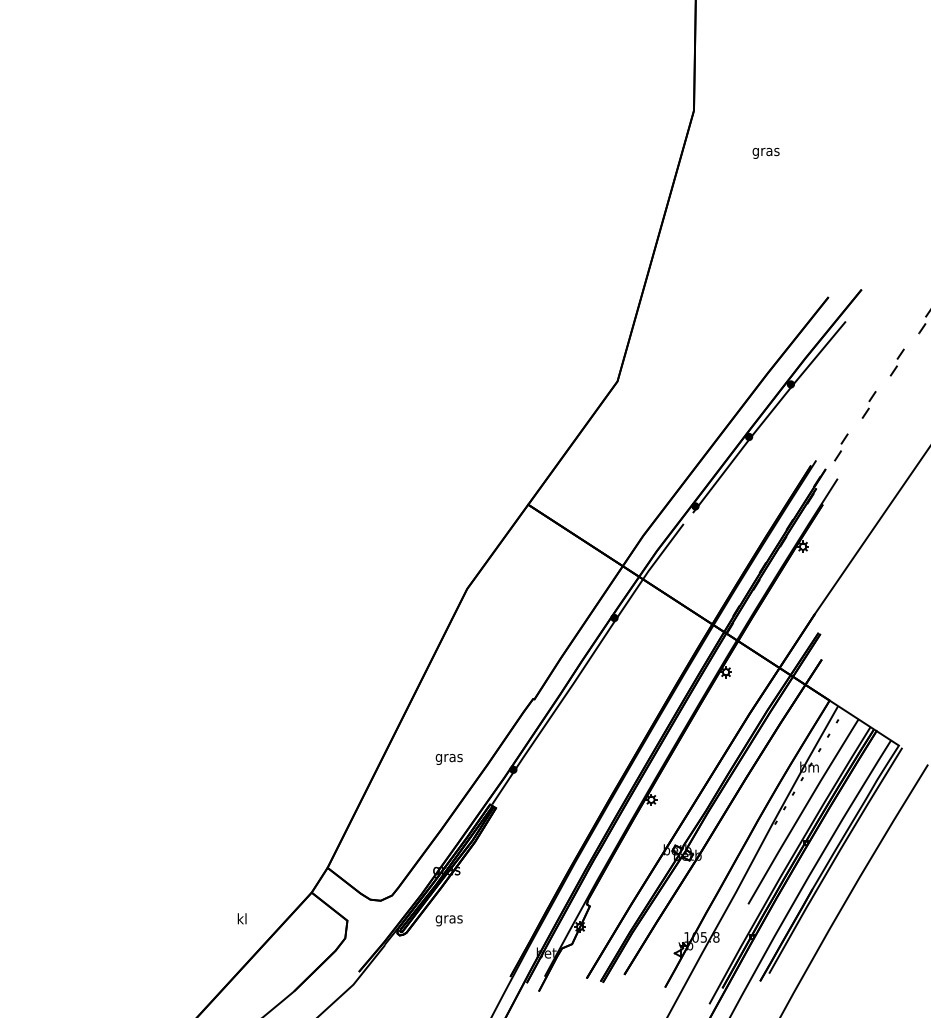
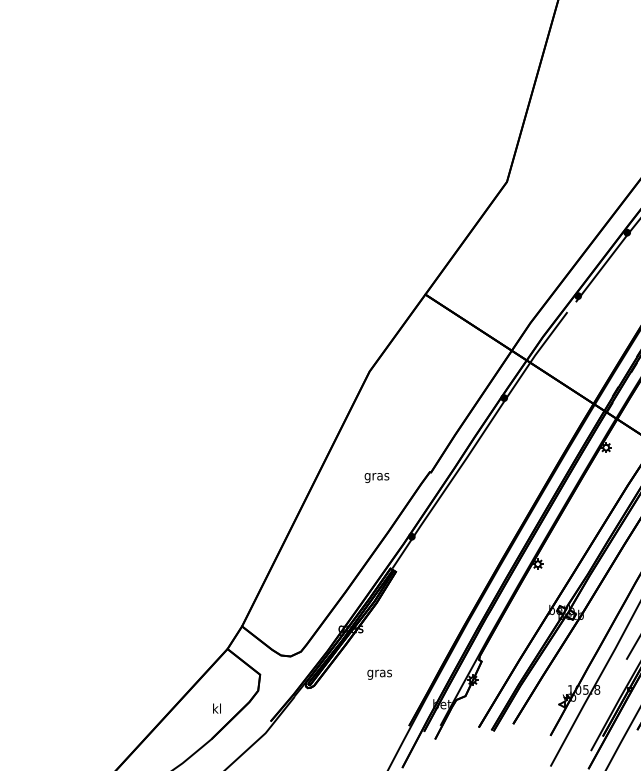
text: (448, 759) -> (376, 478), moved
text: (241, 918) -> (216, 708), moved
text: (448, 920) -> (379, 674), moved

